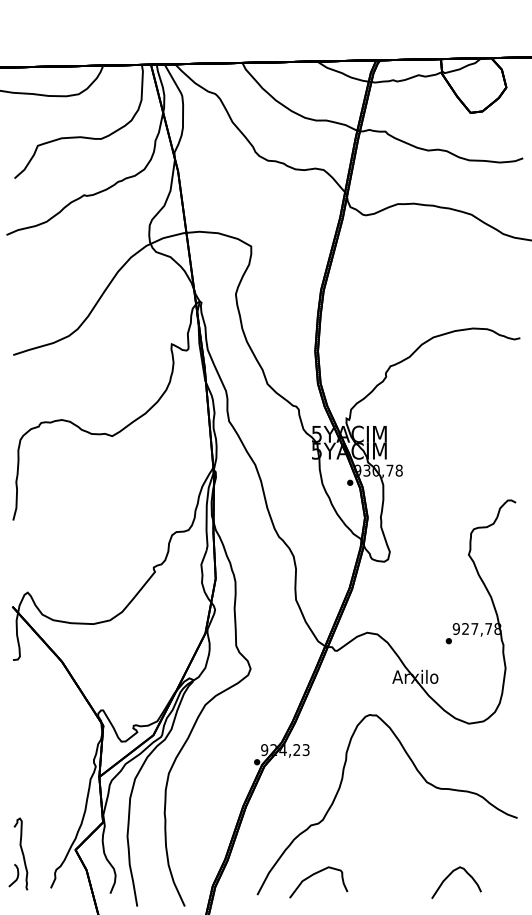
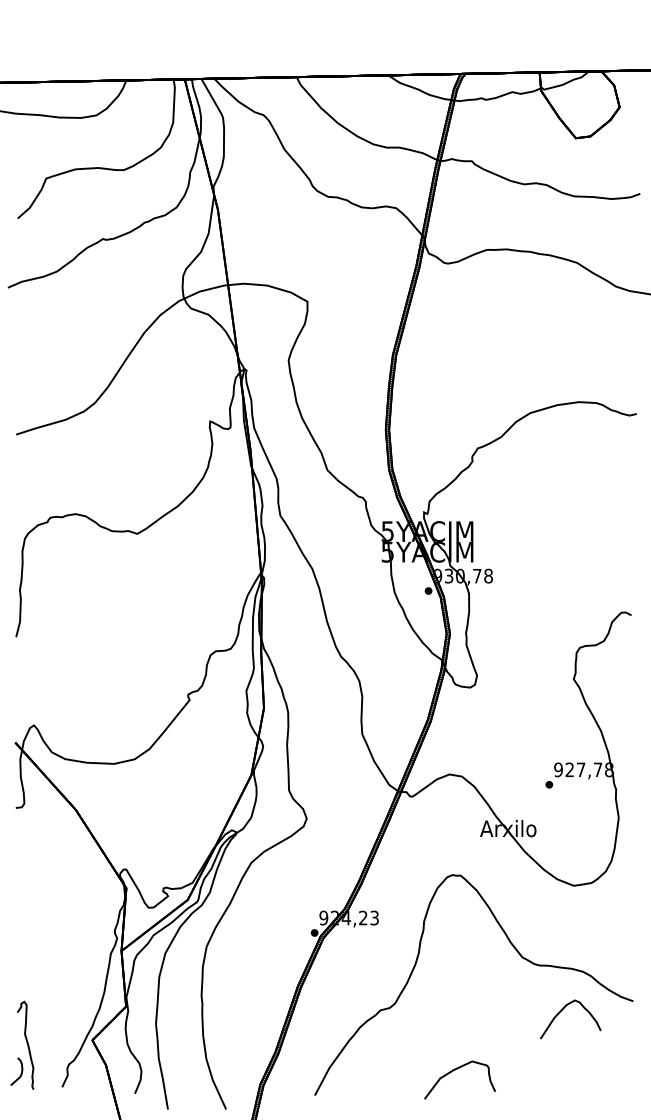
curve: (315, 874) -> (455, 1070), moved
curve: (449, 875) -> (562, 1010), moved

